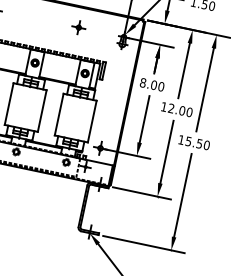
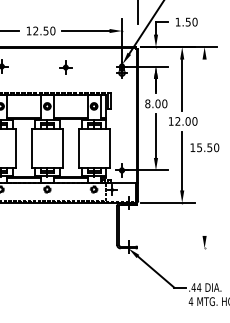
part: (78, 27) -> (65, 67), moved
line: (204, 89) -> (204, 98), removed
line: (182, 194) -> (204, 196), removed
line: (143, 244) -> (178, 248), removed

